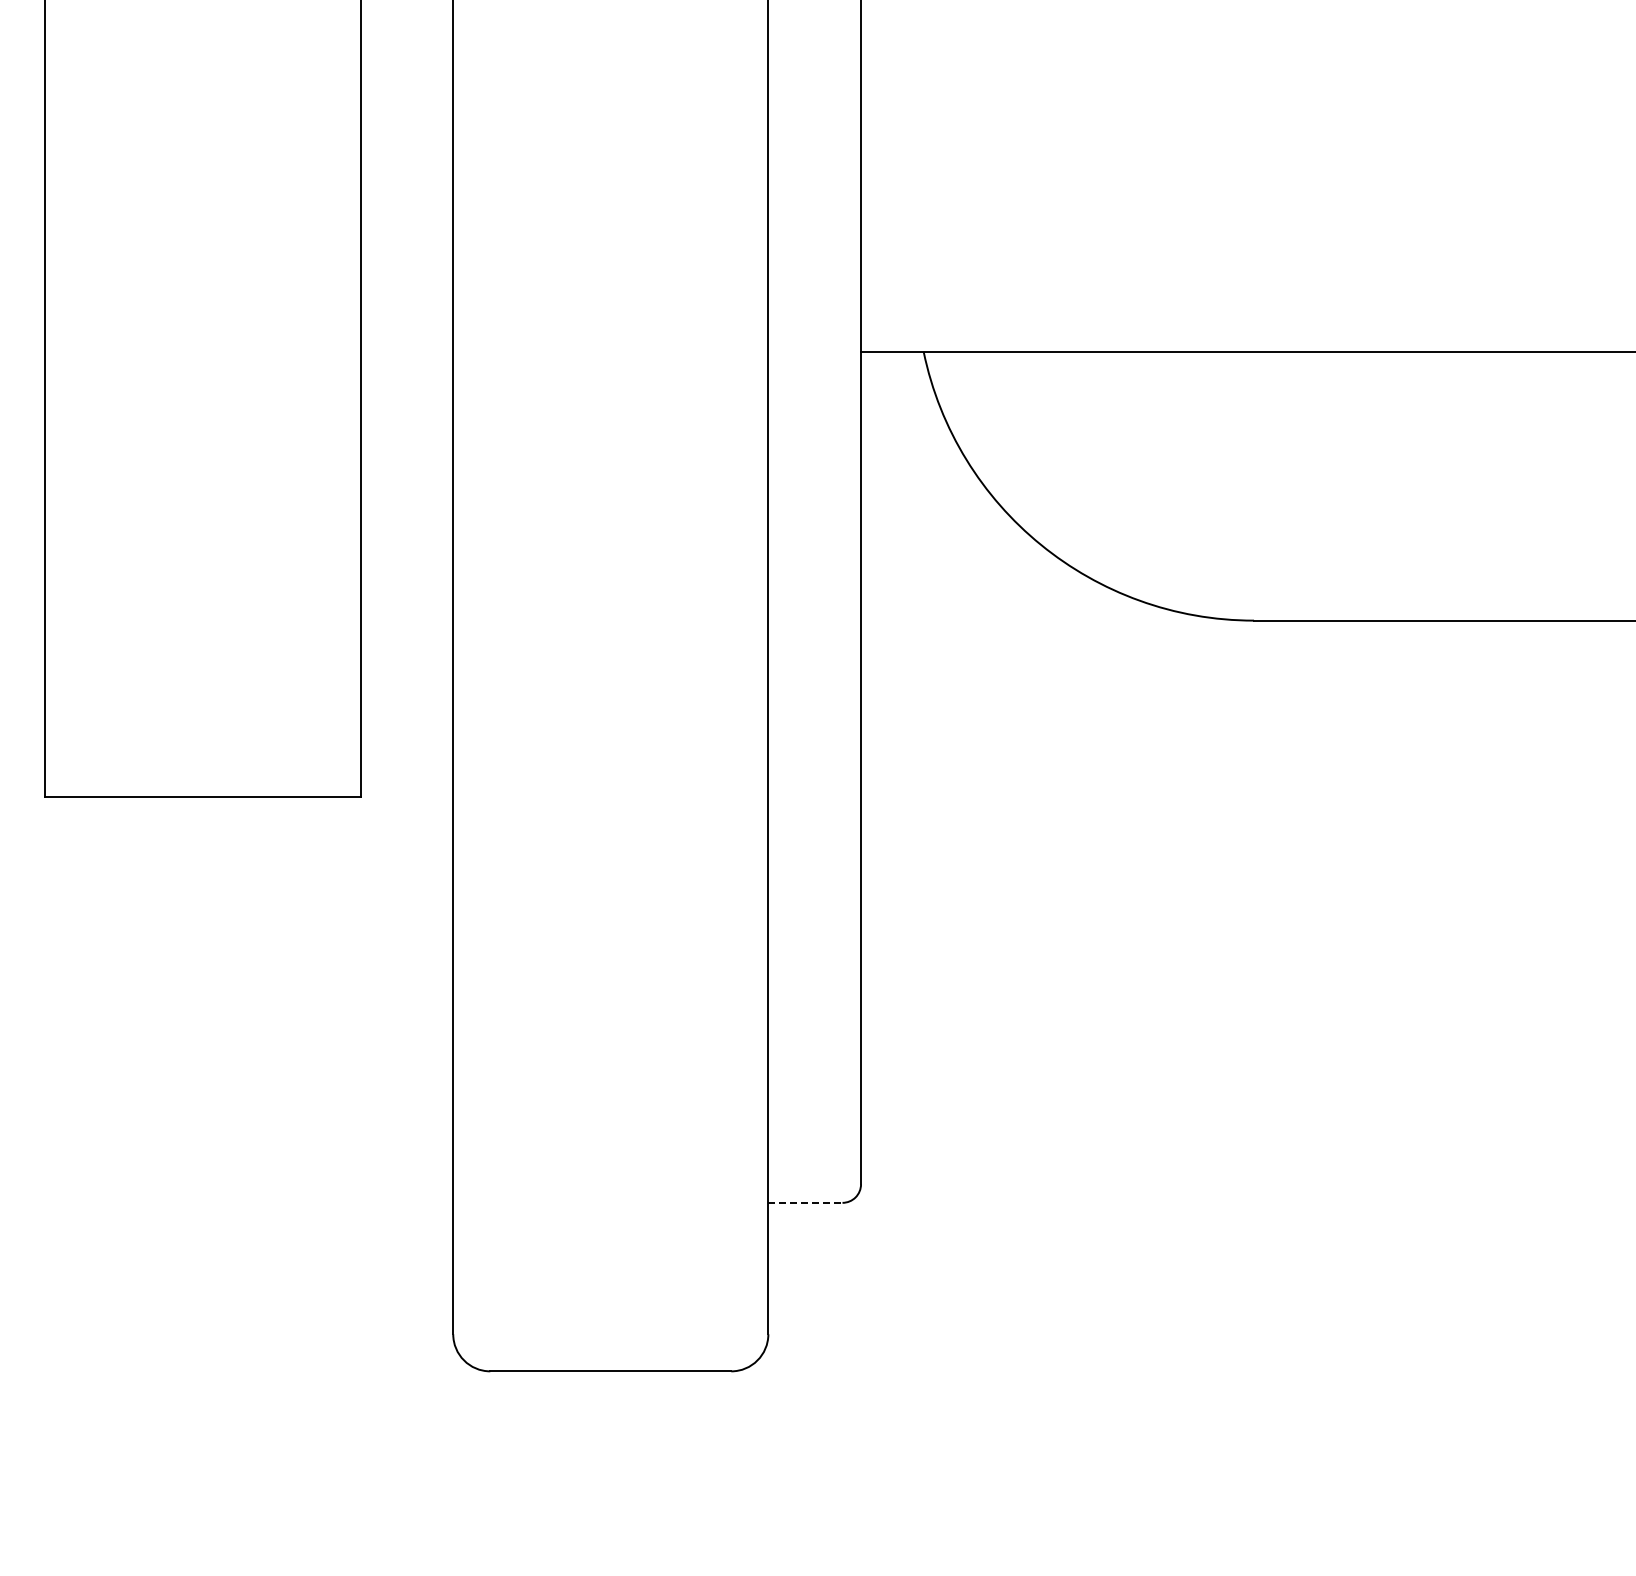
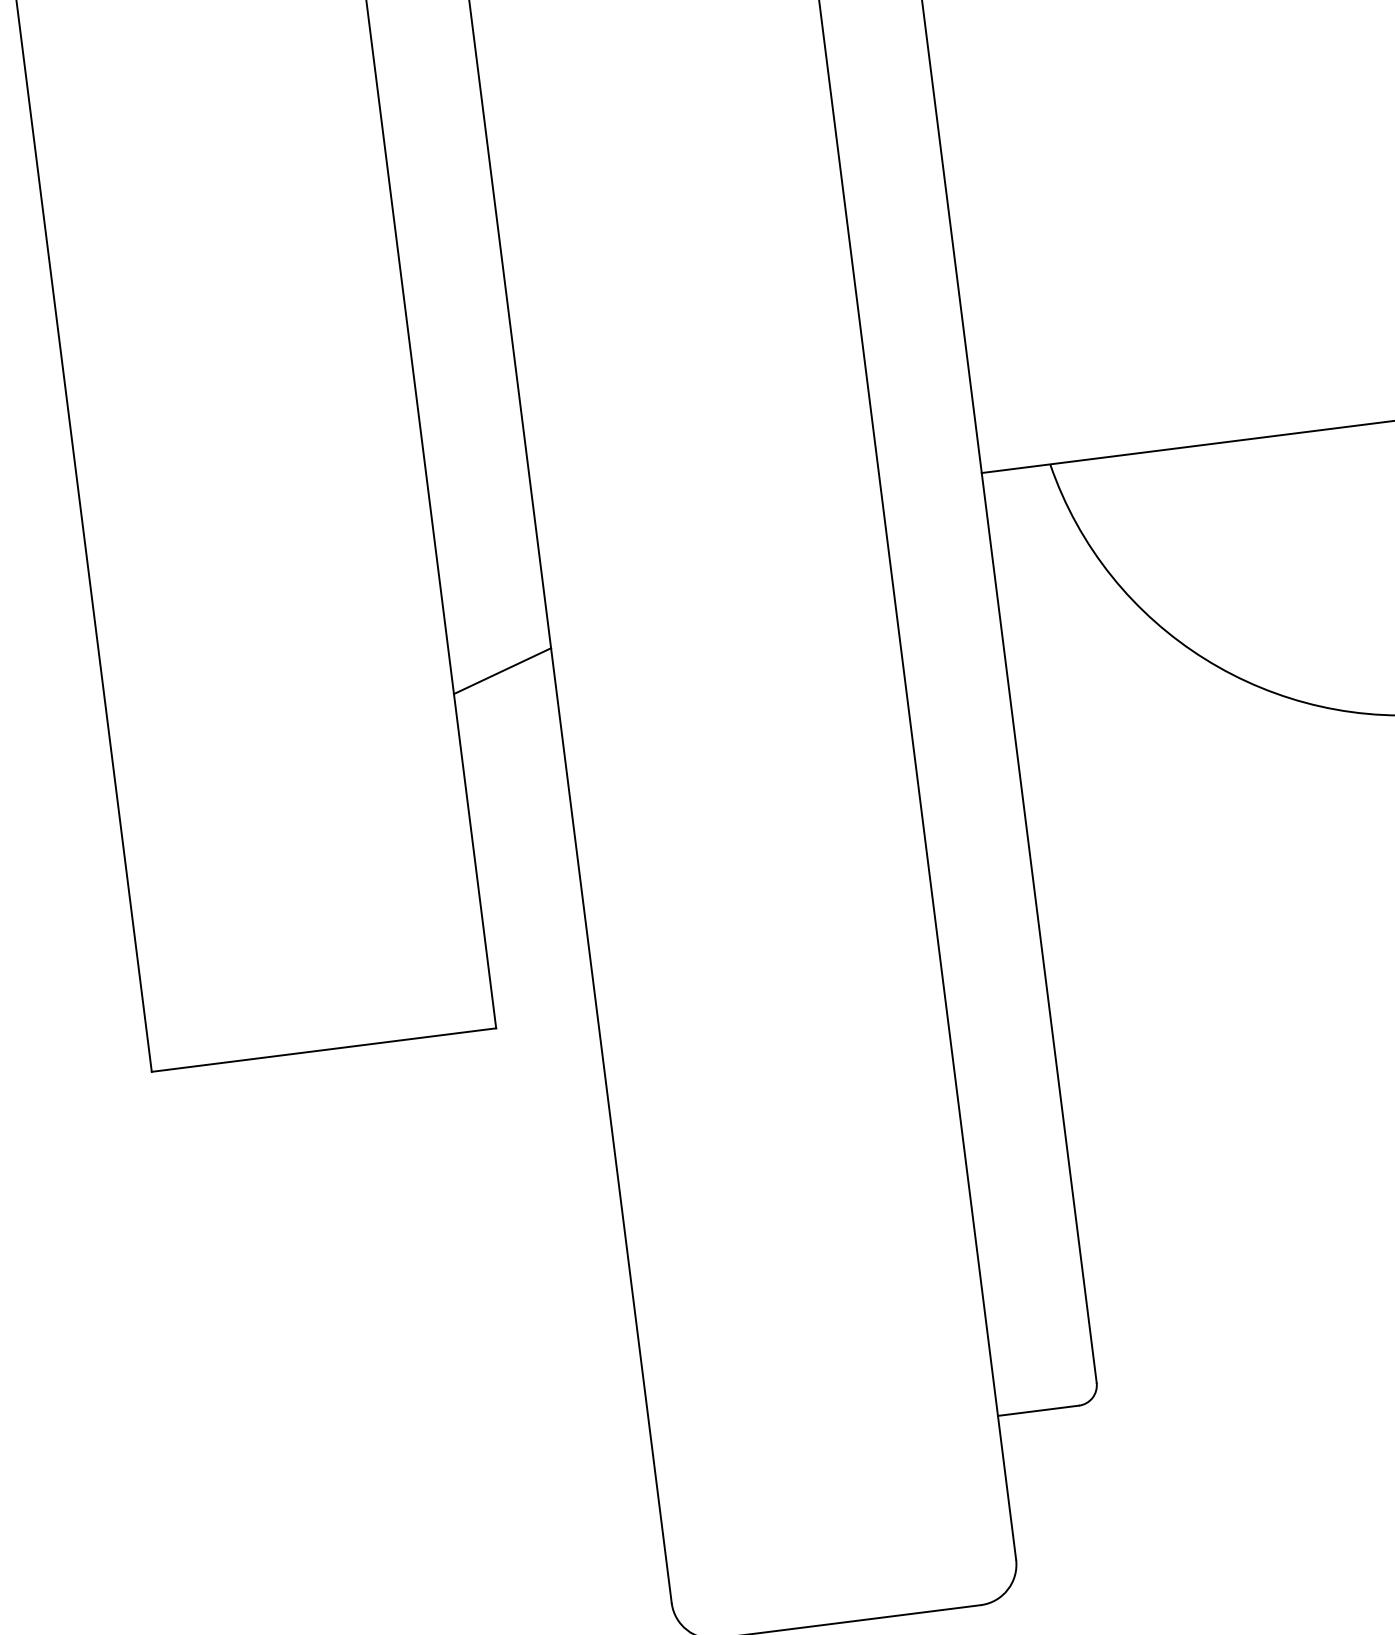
line: (406, 475) -> (502, 670), added
line: (805, 1202) -> (1038, 1410), dashed -> solid

